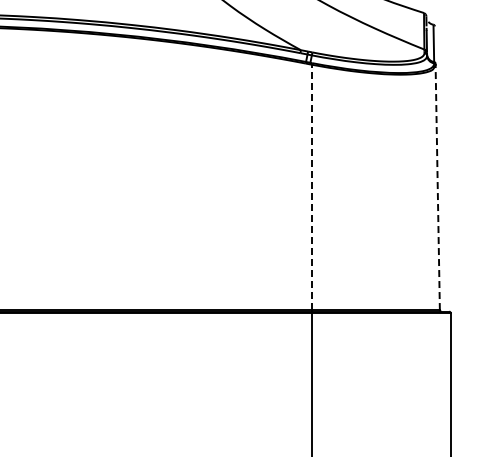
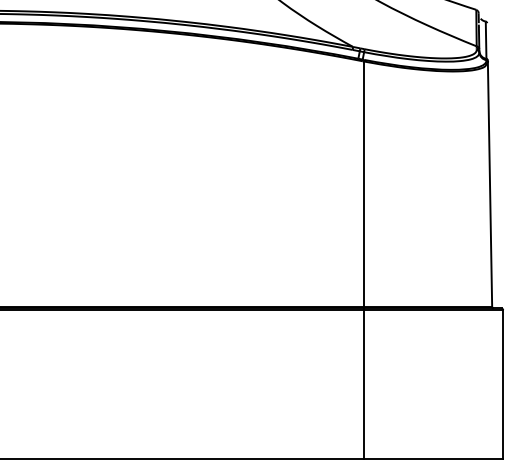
line: (438, 186) -> (490, 183), dashed -> solid
line: (312, 187) -> (364, 184), dashed -> solid

